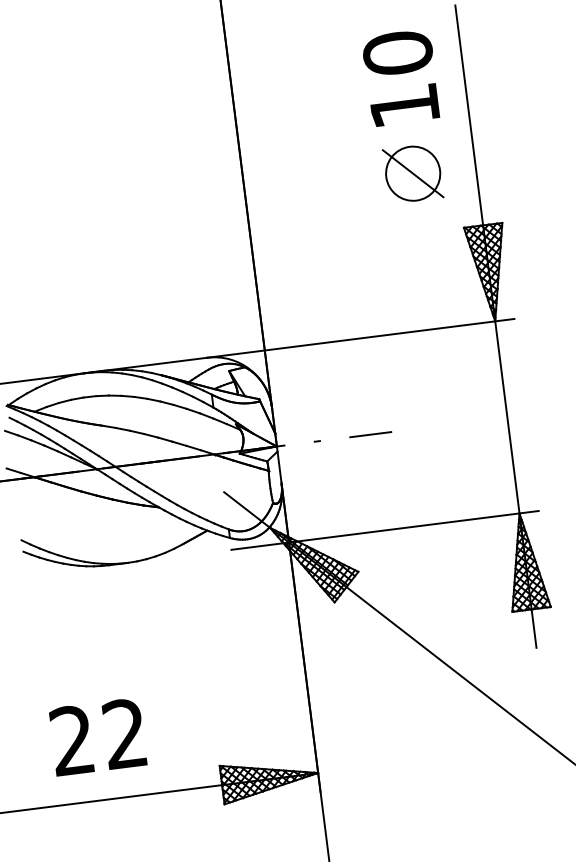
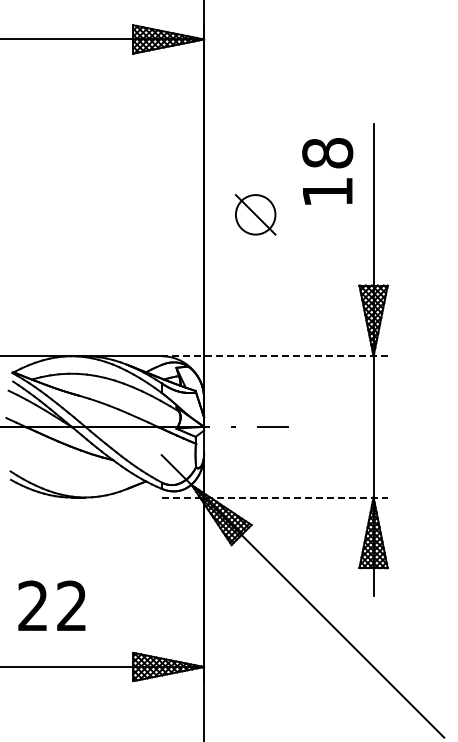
text: (397, 52) -> (327, 152), 10 -> 18
part: (412, 173) -> (255, 214), moved
line: (360, 338) -> (274, 356), solid -> dashed
line: (386, 530) -> (275, 497), solid -> dashed
text: (97, 736) -> (51, 605), moved

